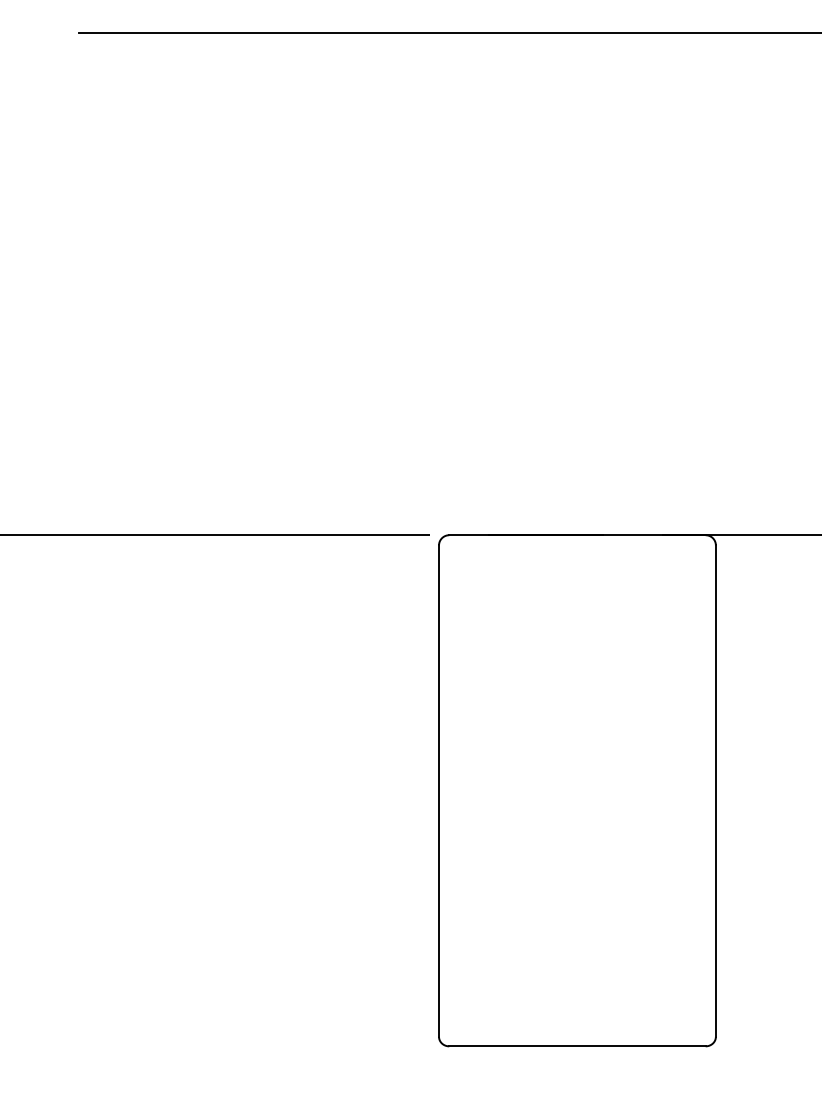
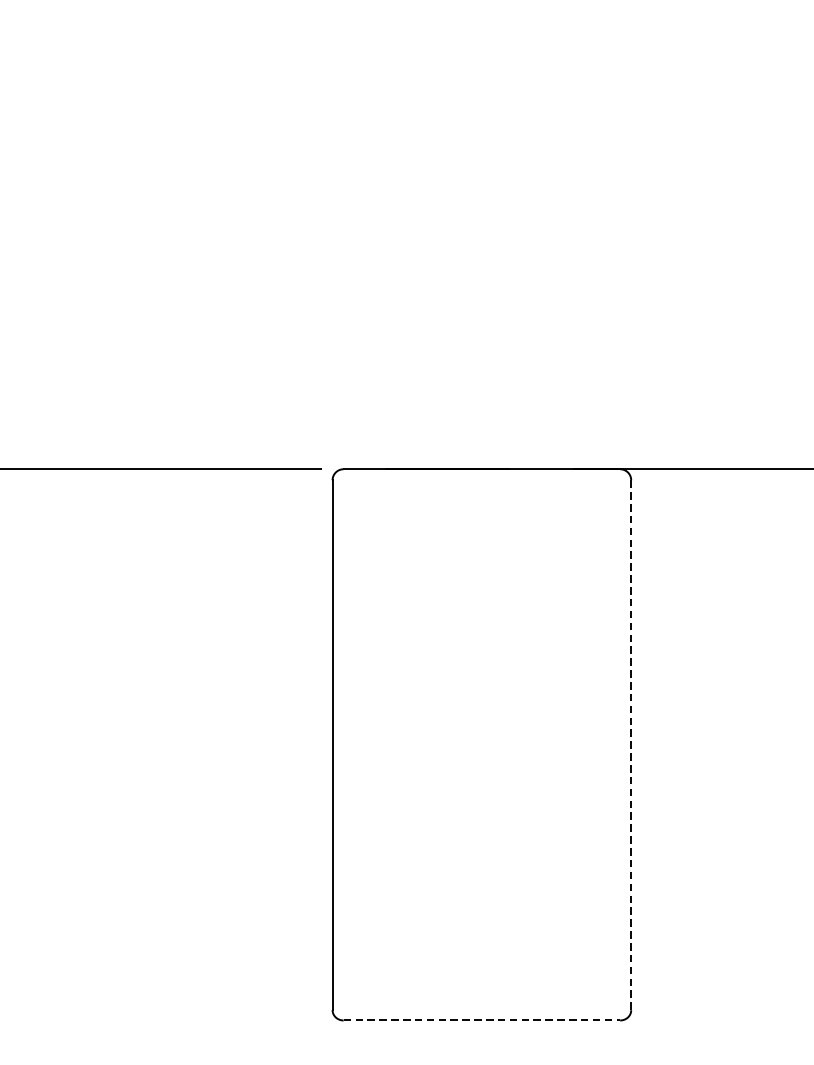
line: (715, 791) -> (630, 745), solid -> dashed
line: (577, 1046) -> (481, 1020), solid -> dashed

